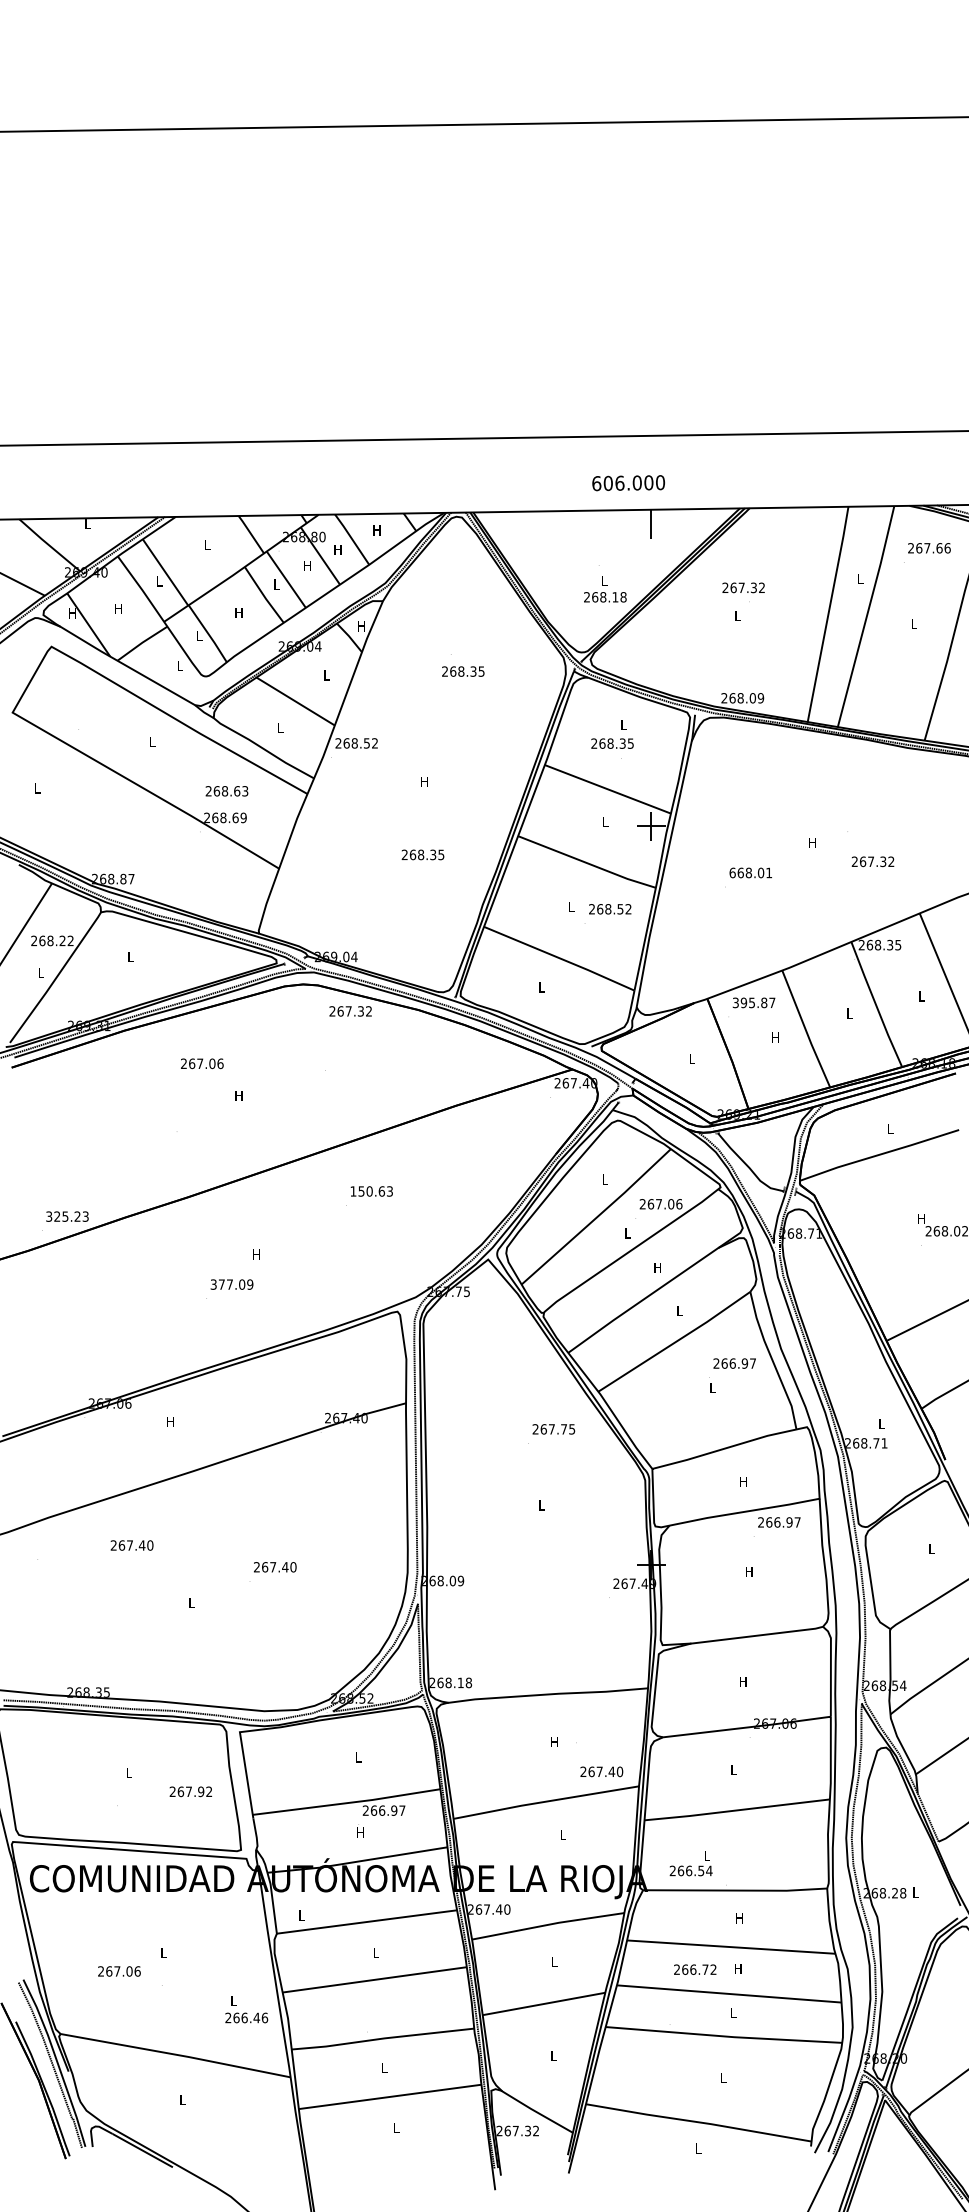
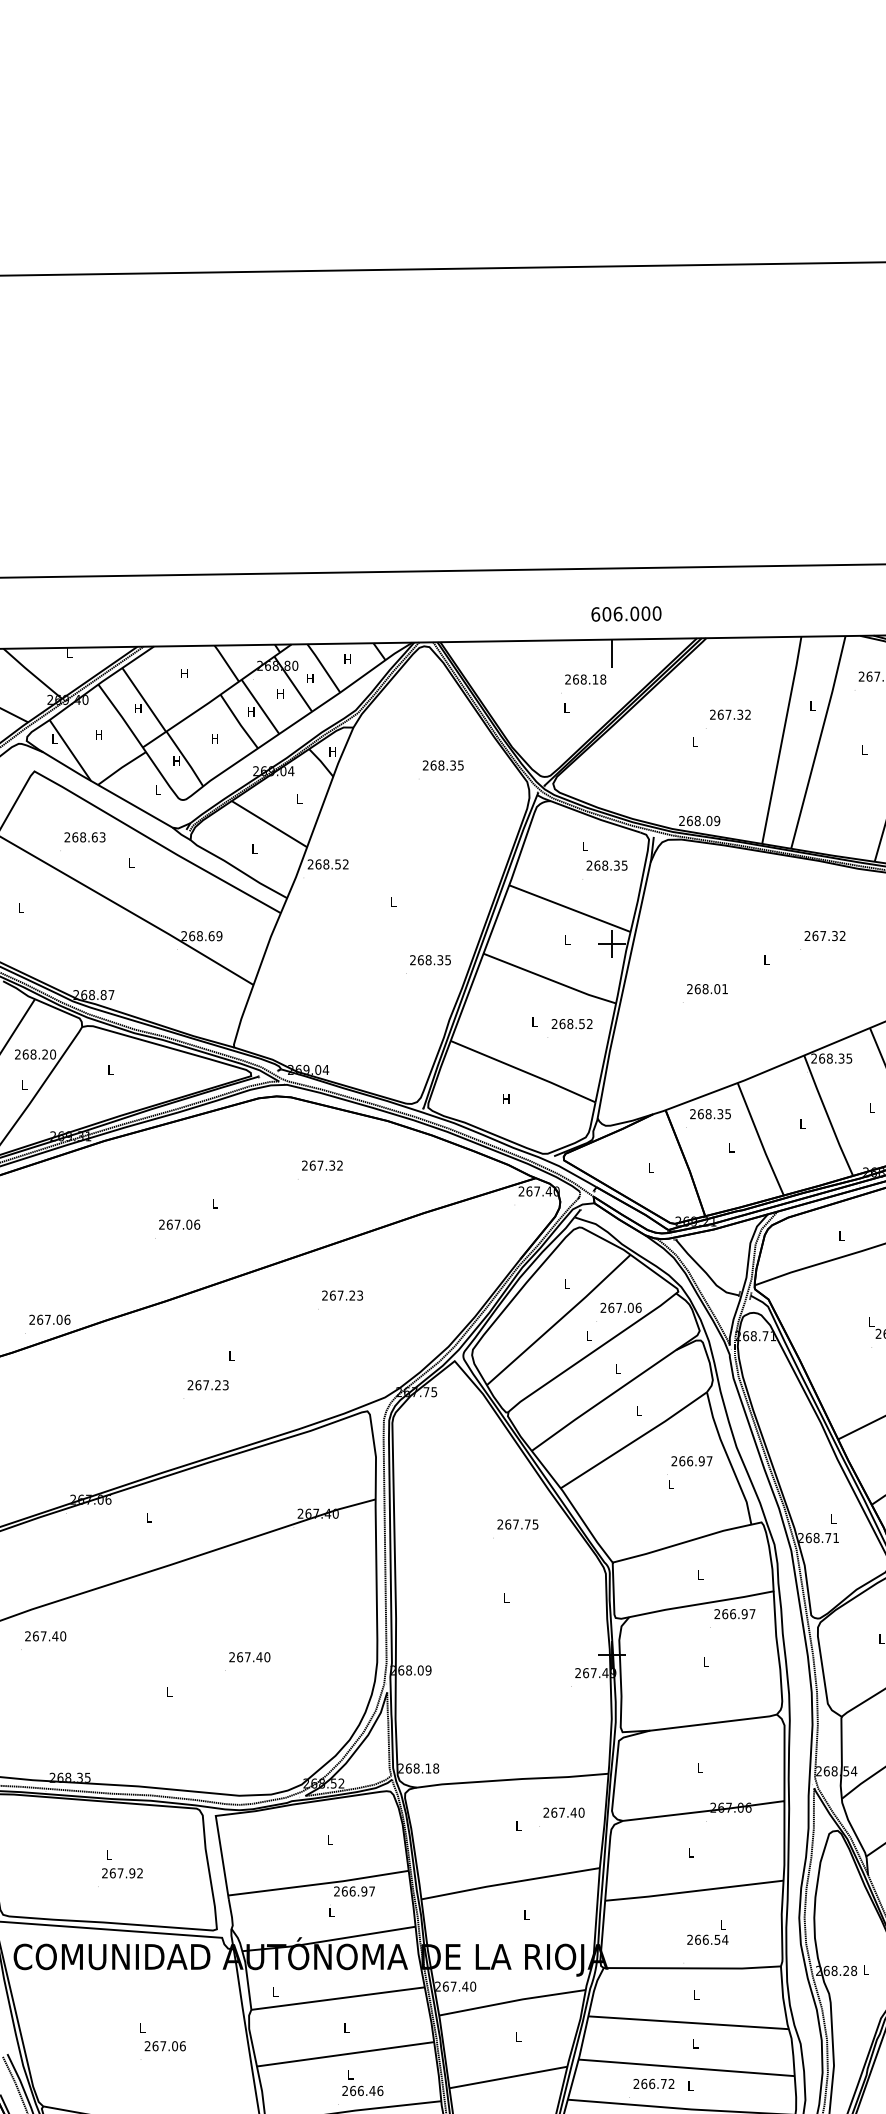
text: (628, 483) -> (626, 614), moved
text: (207, 544) -> (184, 673), L -> H
text: (159, 581) -> (138, 708), L -> H
text: (276, 584) -> (251, 711), L -> H
text: (743, 587) -> (730, 714), moved
text: (605, 597) -> (585, 679), moved
text: (72, 613) -> (54, 739), H -> L
text: (199, 635) -> (176, 760), L -> H
text: (463, 671) -> (443, 765), moved
text: (612, 743) -> (607, 865), moved
text: (424, 781) -> (393, 901), H -> L
text: (226, 791) -> (84, 837), moved
text: (812, 842) -> (766, 959), H -> L
text: (422, 854) -> (429, 959), moved
text: (872, 861) -> (824, 935), moved
text: (732, 872) -> (689, 988), 668.01 -> 268.01
text: (70, 940) -> (52, 1054), 268.22 -> 268.20
text: (541, 987) -> (506, 1099), L -> H
text: (753, 1002) -> (710, 1113), 395.87 -> 268.35
text: (350, 1011) -> (322, 1165), moved
text: (775, 1037) -> (731, 1147), H -> L
text: (202, 1063) -> (179, 1224), moved
text: (238, 1095) -> (214, 1203), H -> L
text: (367, 1191) -> (338, 1295), 150.63 -> 267.23
text: (67, 1216) -> (49, 1319), 325.23 -> 267.06
text: (921, 1218) -> (871, 1321), H -> L
text: (256, 1254) -> (231, 1356), H -> L
text: (657, 1267) -> (617, 1368), H -> L
text: (231, 1284) -> (207, 1385), 377.09 -> 267.23
text: (170, 1421) -> (149, 1516), H -> L
text: (743, 1481) -> (700, 1574), H -> L
text: (131, 1545) -> (45, 1636), moved
text: (749, 1571) -> (706, 1661), H -> L
text: (743, 1681) -> (700, 1767), H -> L
text: (554, 1741) -> (518, 1824), H -> L
text: (601, 1771) -> (563, 1812), moved
text: (190, 1791) -> (122, 1873), moved
text: (360, 1832) -> (331, 1912), H -> L
text: (690, 1863) -> (707, 1932), moved
text: (739, 1918) -> (696, 1995), H -> L
text: (738, 1968) -> (695, 2043), H -> L
text: (695, 1969) -> (654, 2083), moved
text: (119, 1971) -> (165, 2046), moved
text: (246, 2009) -> (362, 2082), moved

